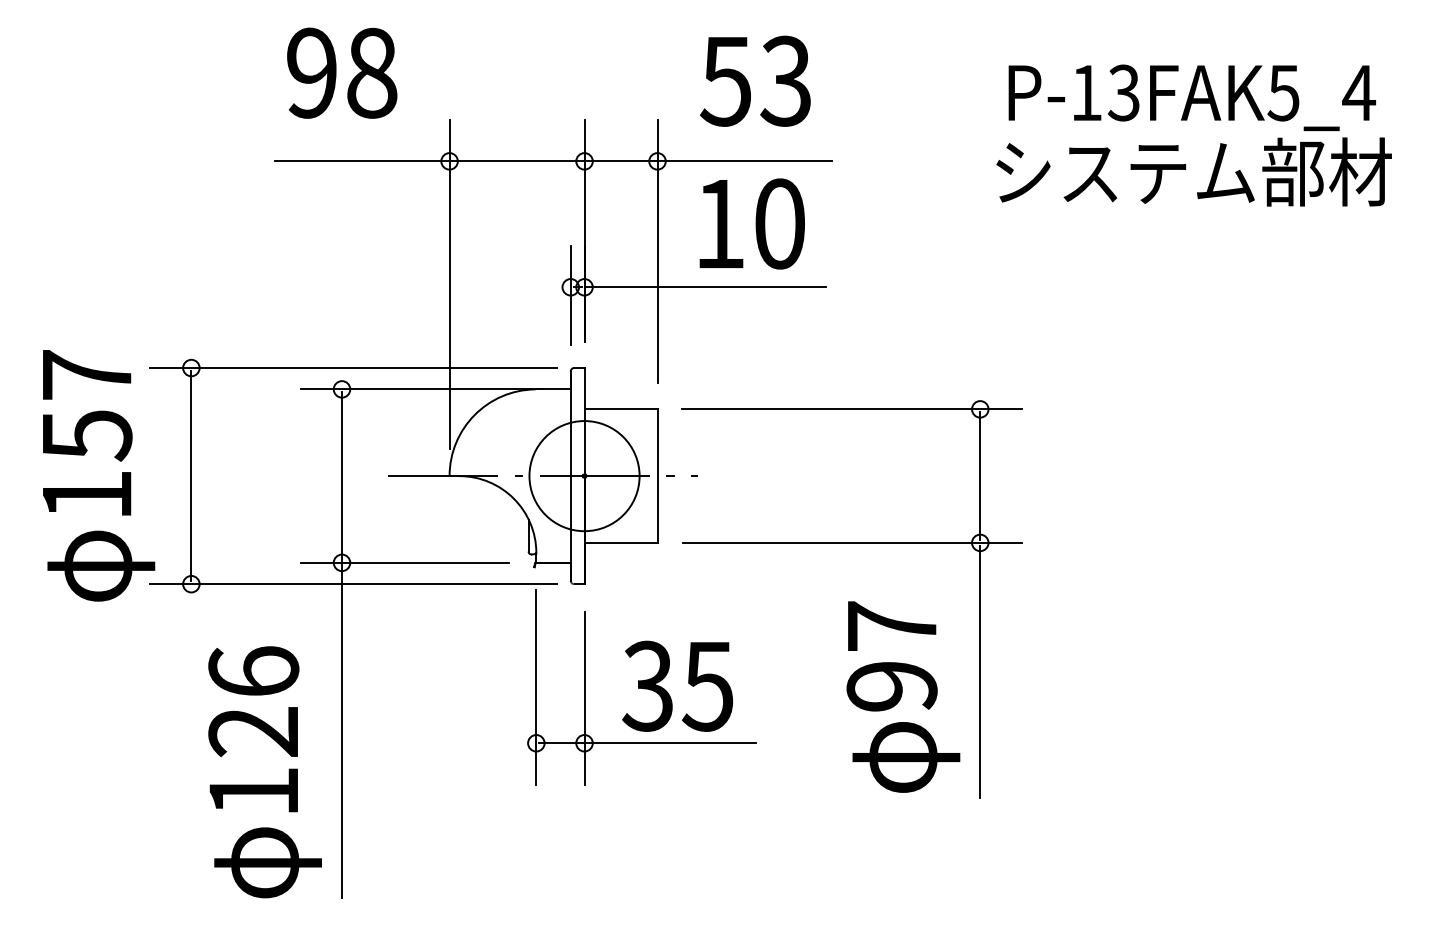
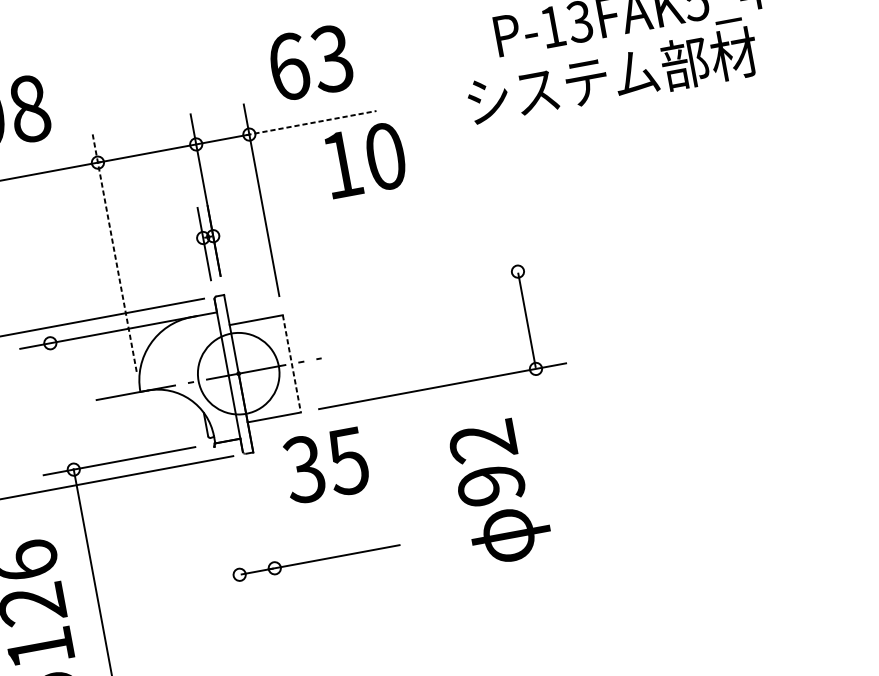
text: (725, 80) -> (287, 66), 53 -> 63
line: (743, 161) -> (312, 123), solid -> dashed
text: (1193, 171) -> (612, 76), moved
text: (751, 223) -> (364, 160), moved
line: (449, 283) -> (114, 251), solid -> dashed
line: (704, 287) -> (300, 220), removed
line: (851, 409) -> (424, 289), removed
line: (342, 476) -> (62, 406), removed
line: (657, 476) -> (291, 364), solid -> dashed
text: (891, 626) -> (482, 441), 97 -> 92
line: (980, 671) -> (553, 462), removed
text: (677, 685) -> (325, 464), moved
line: (536, 686) -> (232, 533), removed
line: (584, 697) -> (268, 534), removed

